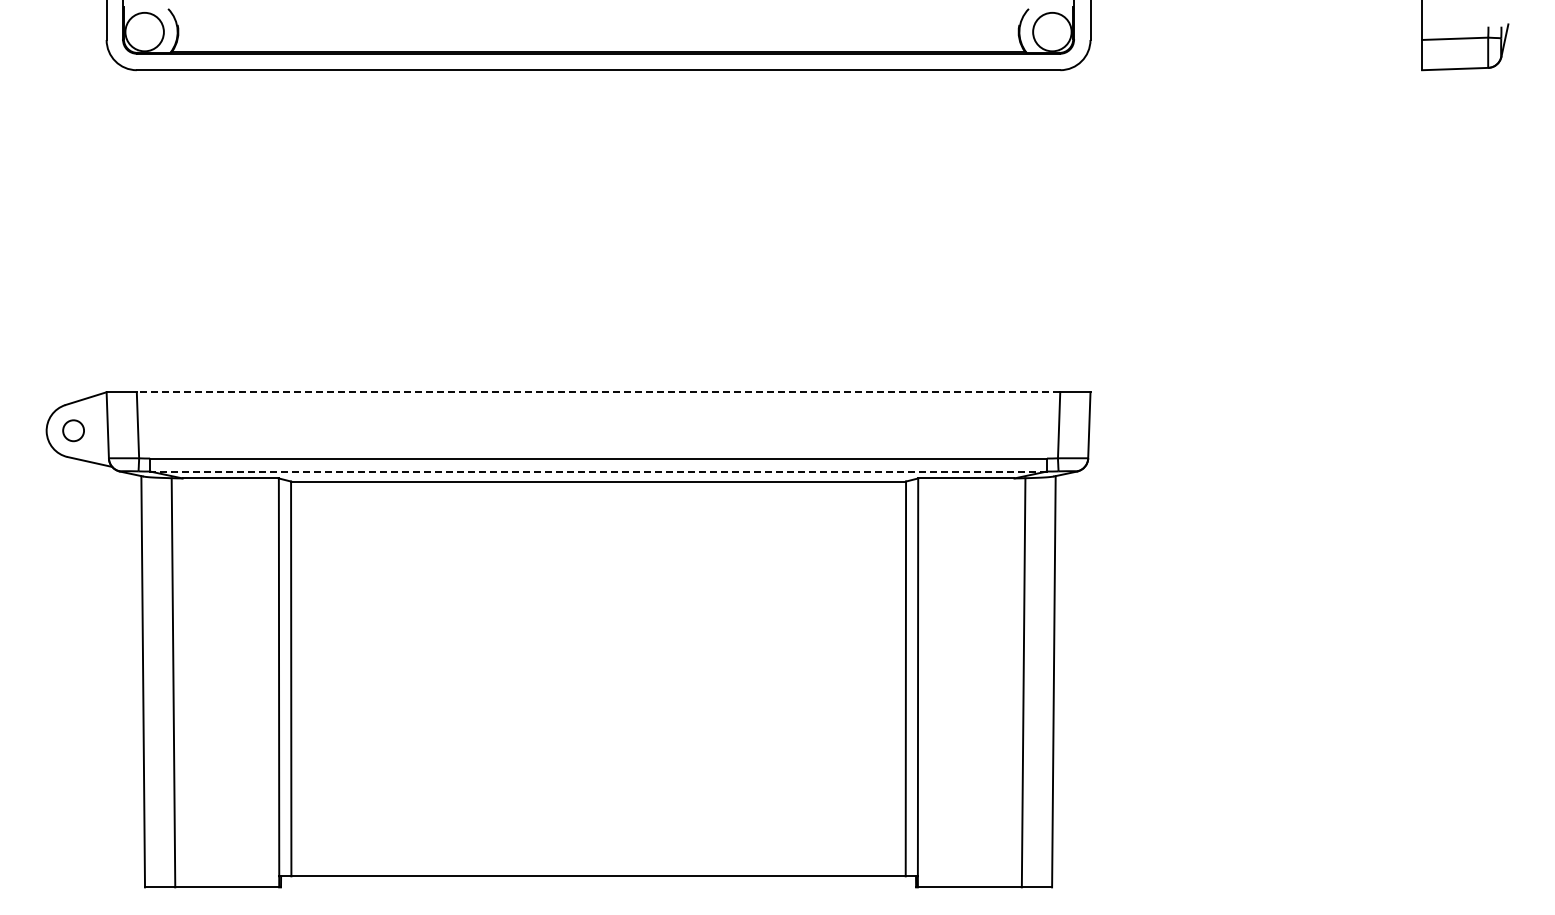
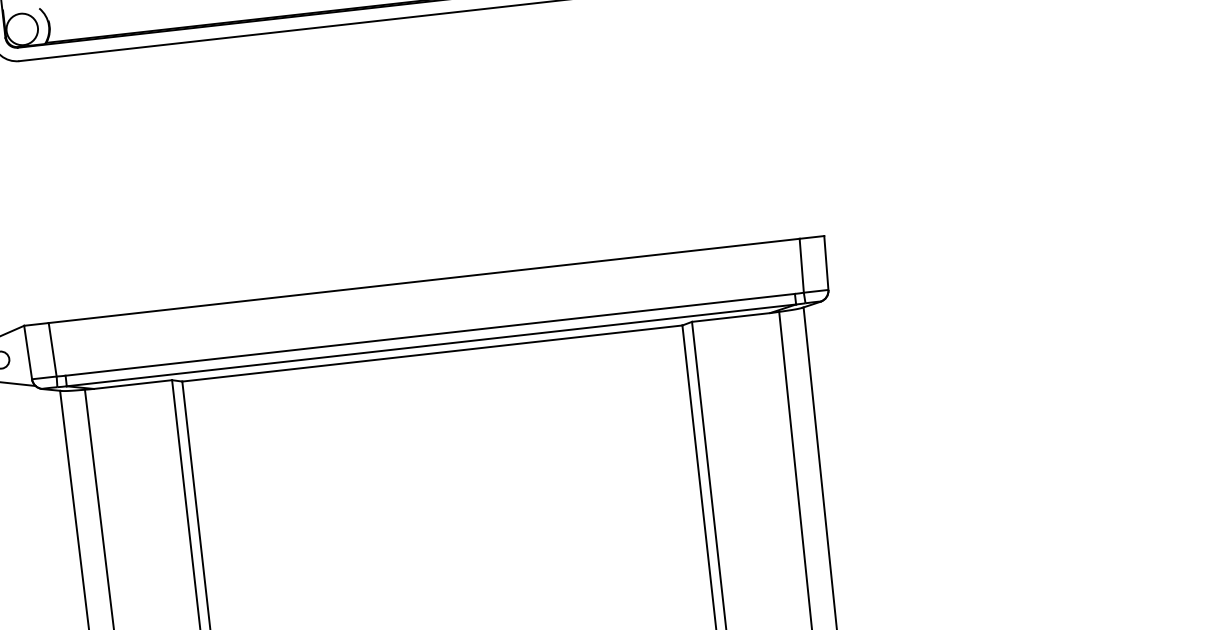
line: (598, 392) -> (424, 281), dashed -> solid
line: (598, 471) -> (431, 345), dashed -> solid

